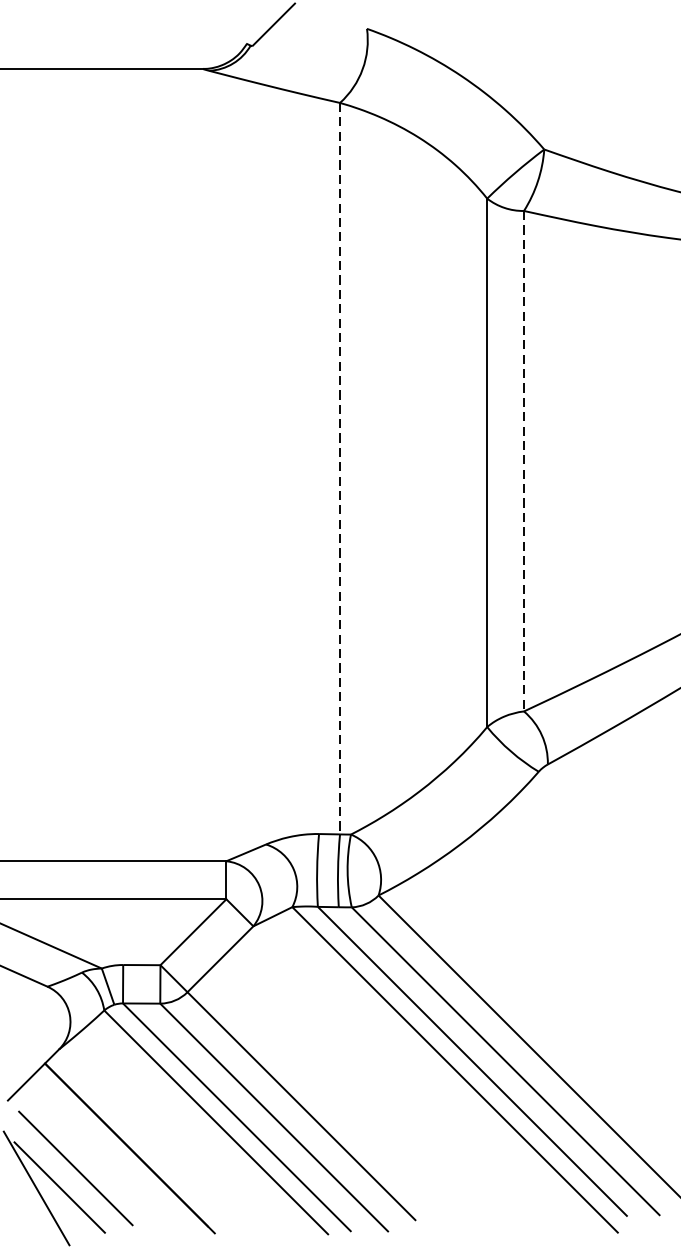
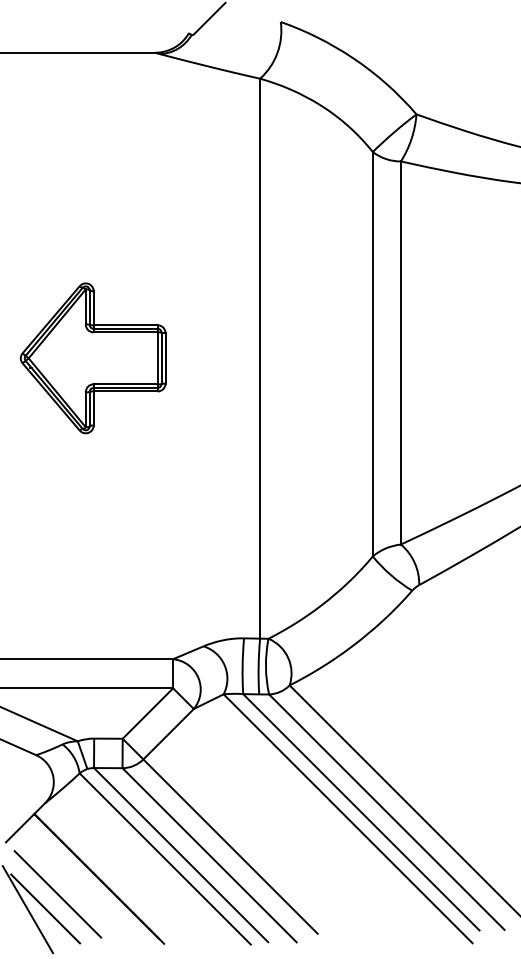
line: (523, 460) -> (400, 352), dashed -> solid
part: (121, 468) -> (92, 358), added
line: (340, 468) -> (260, 358), dashed -> solid

